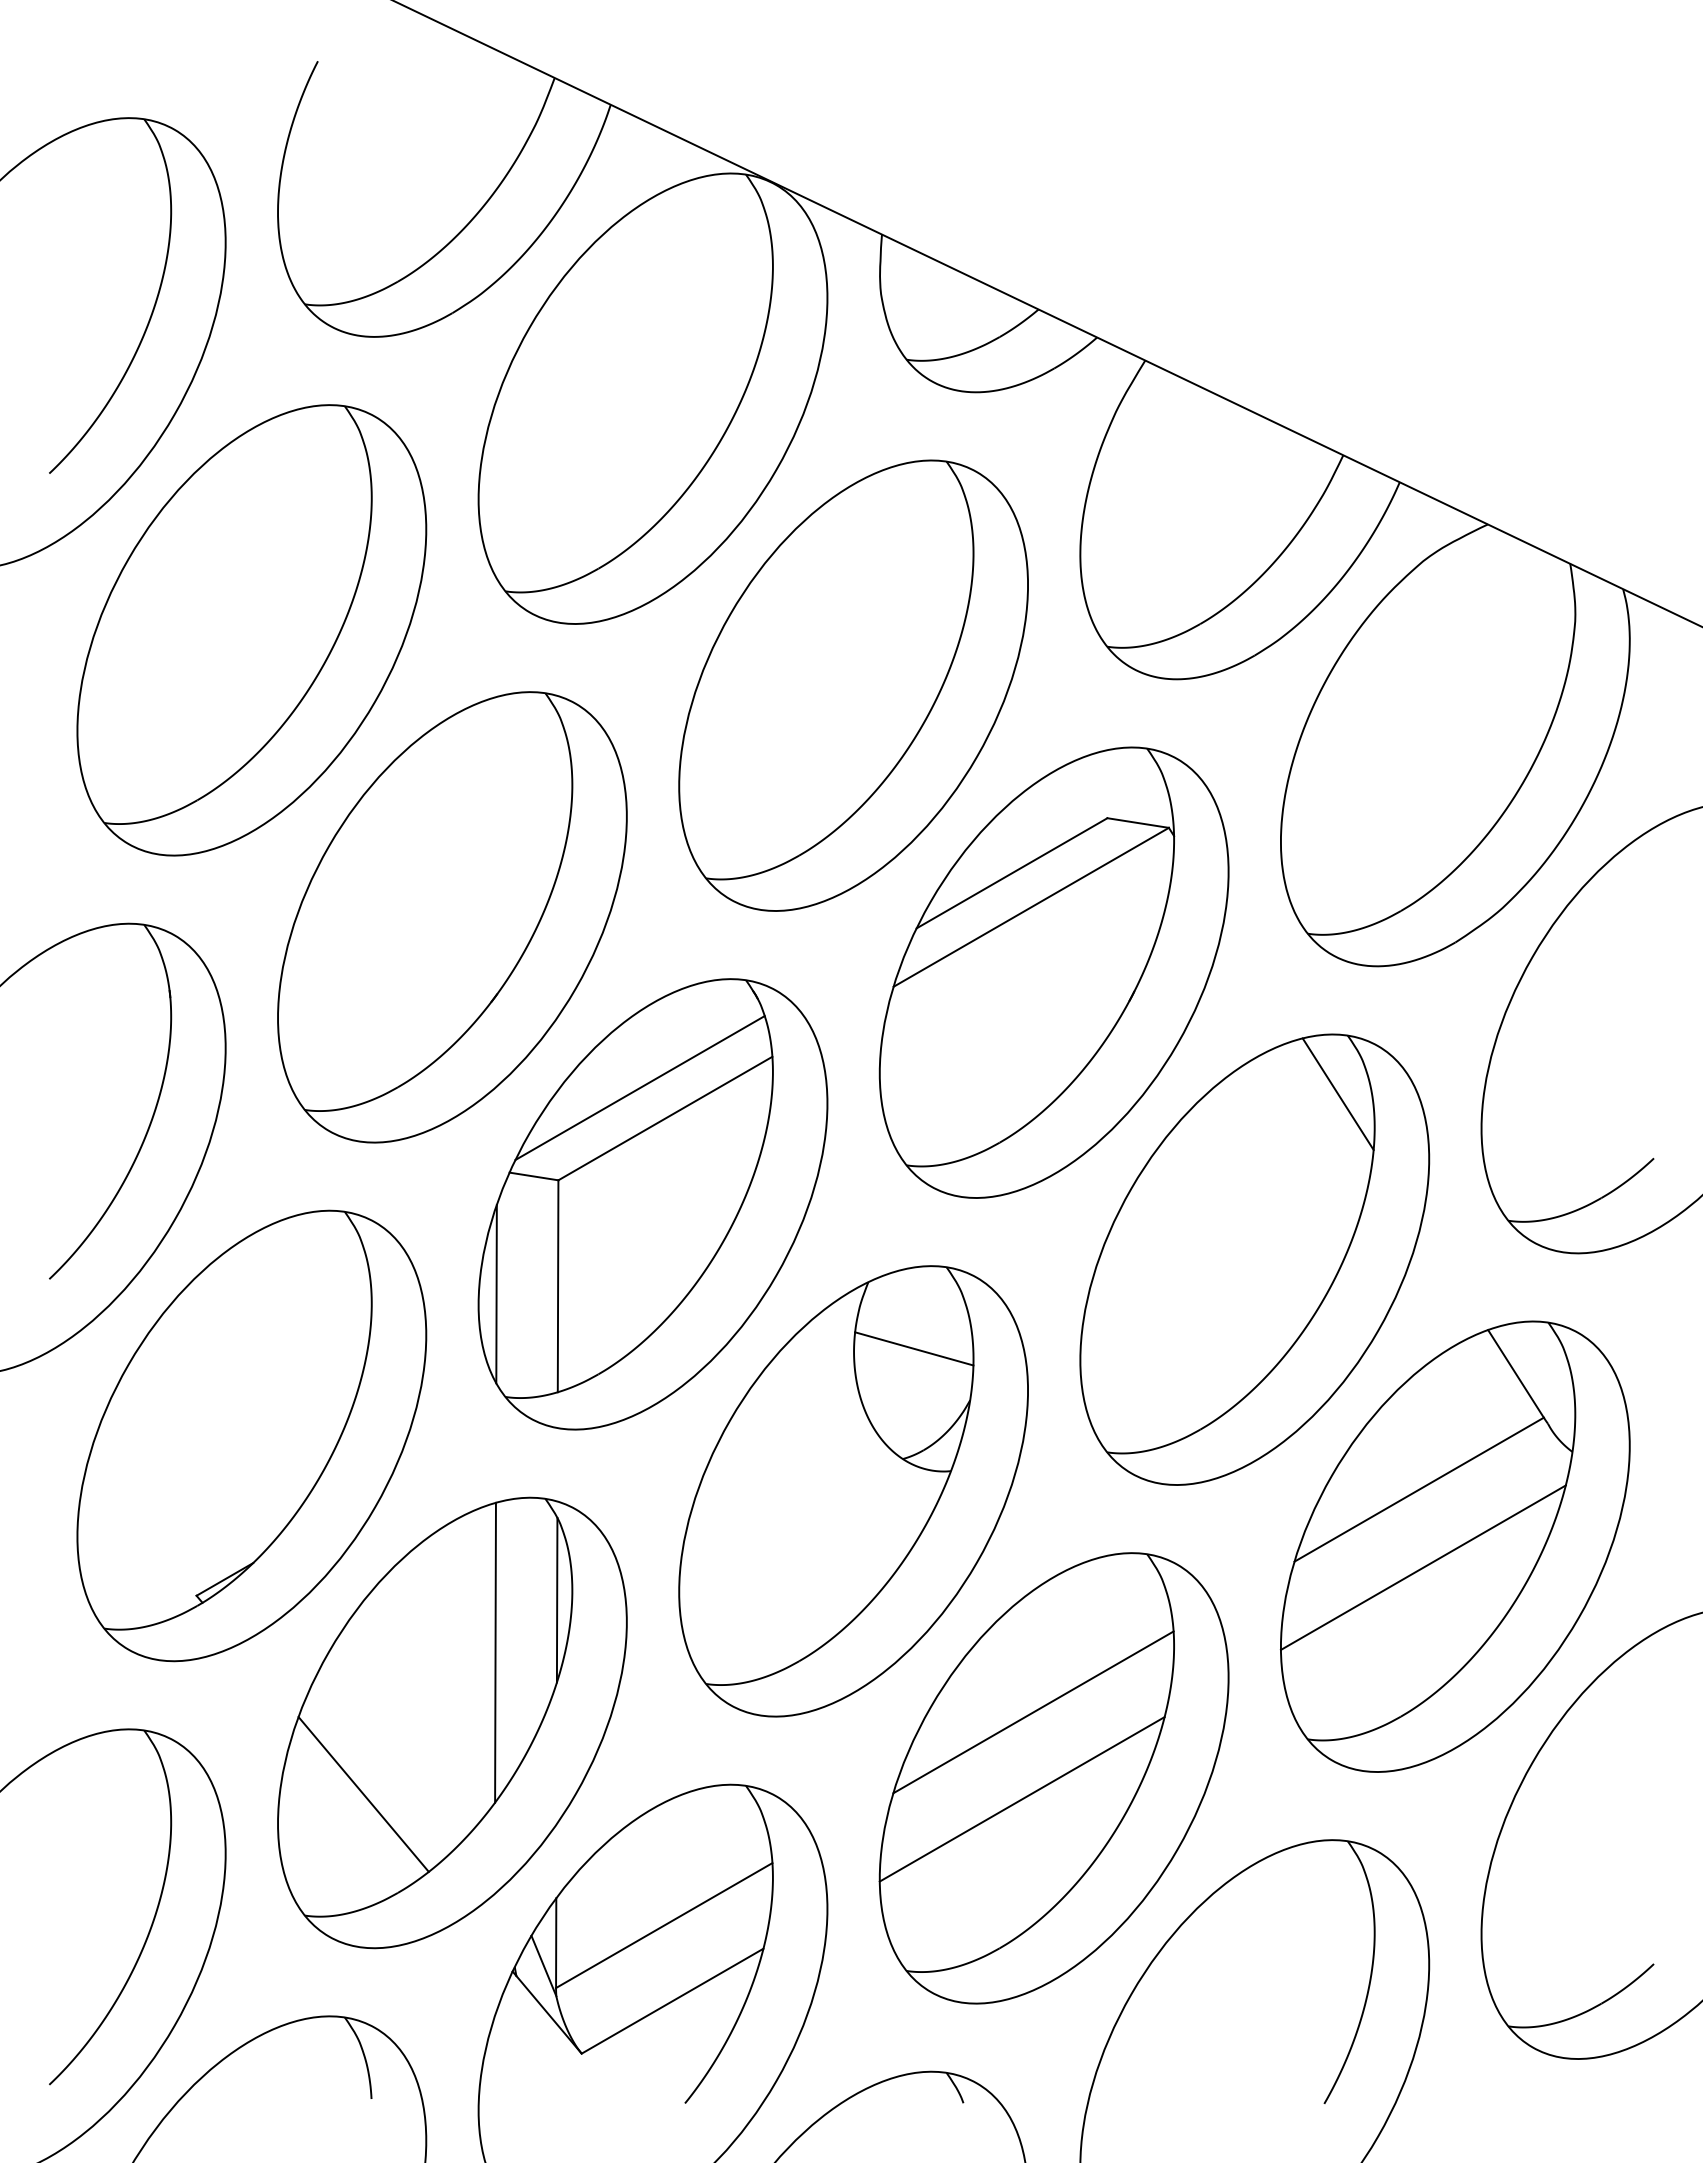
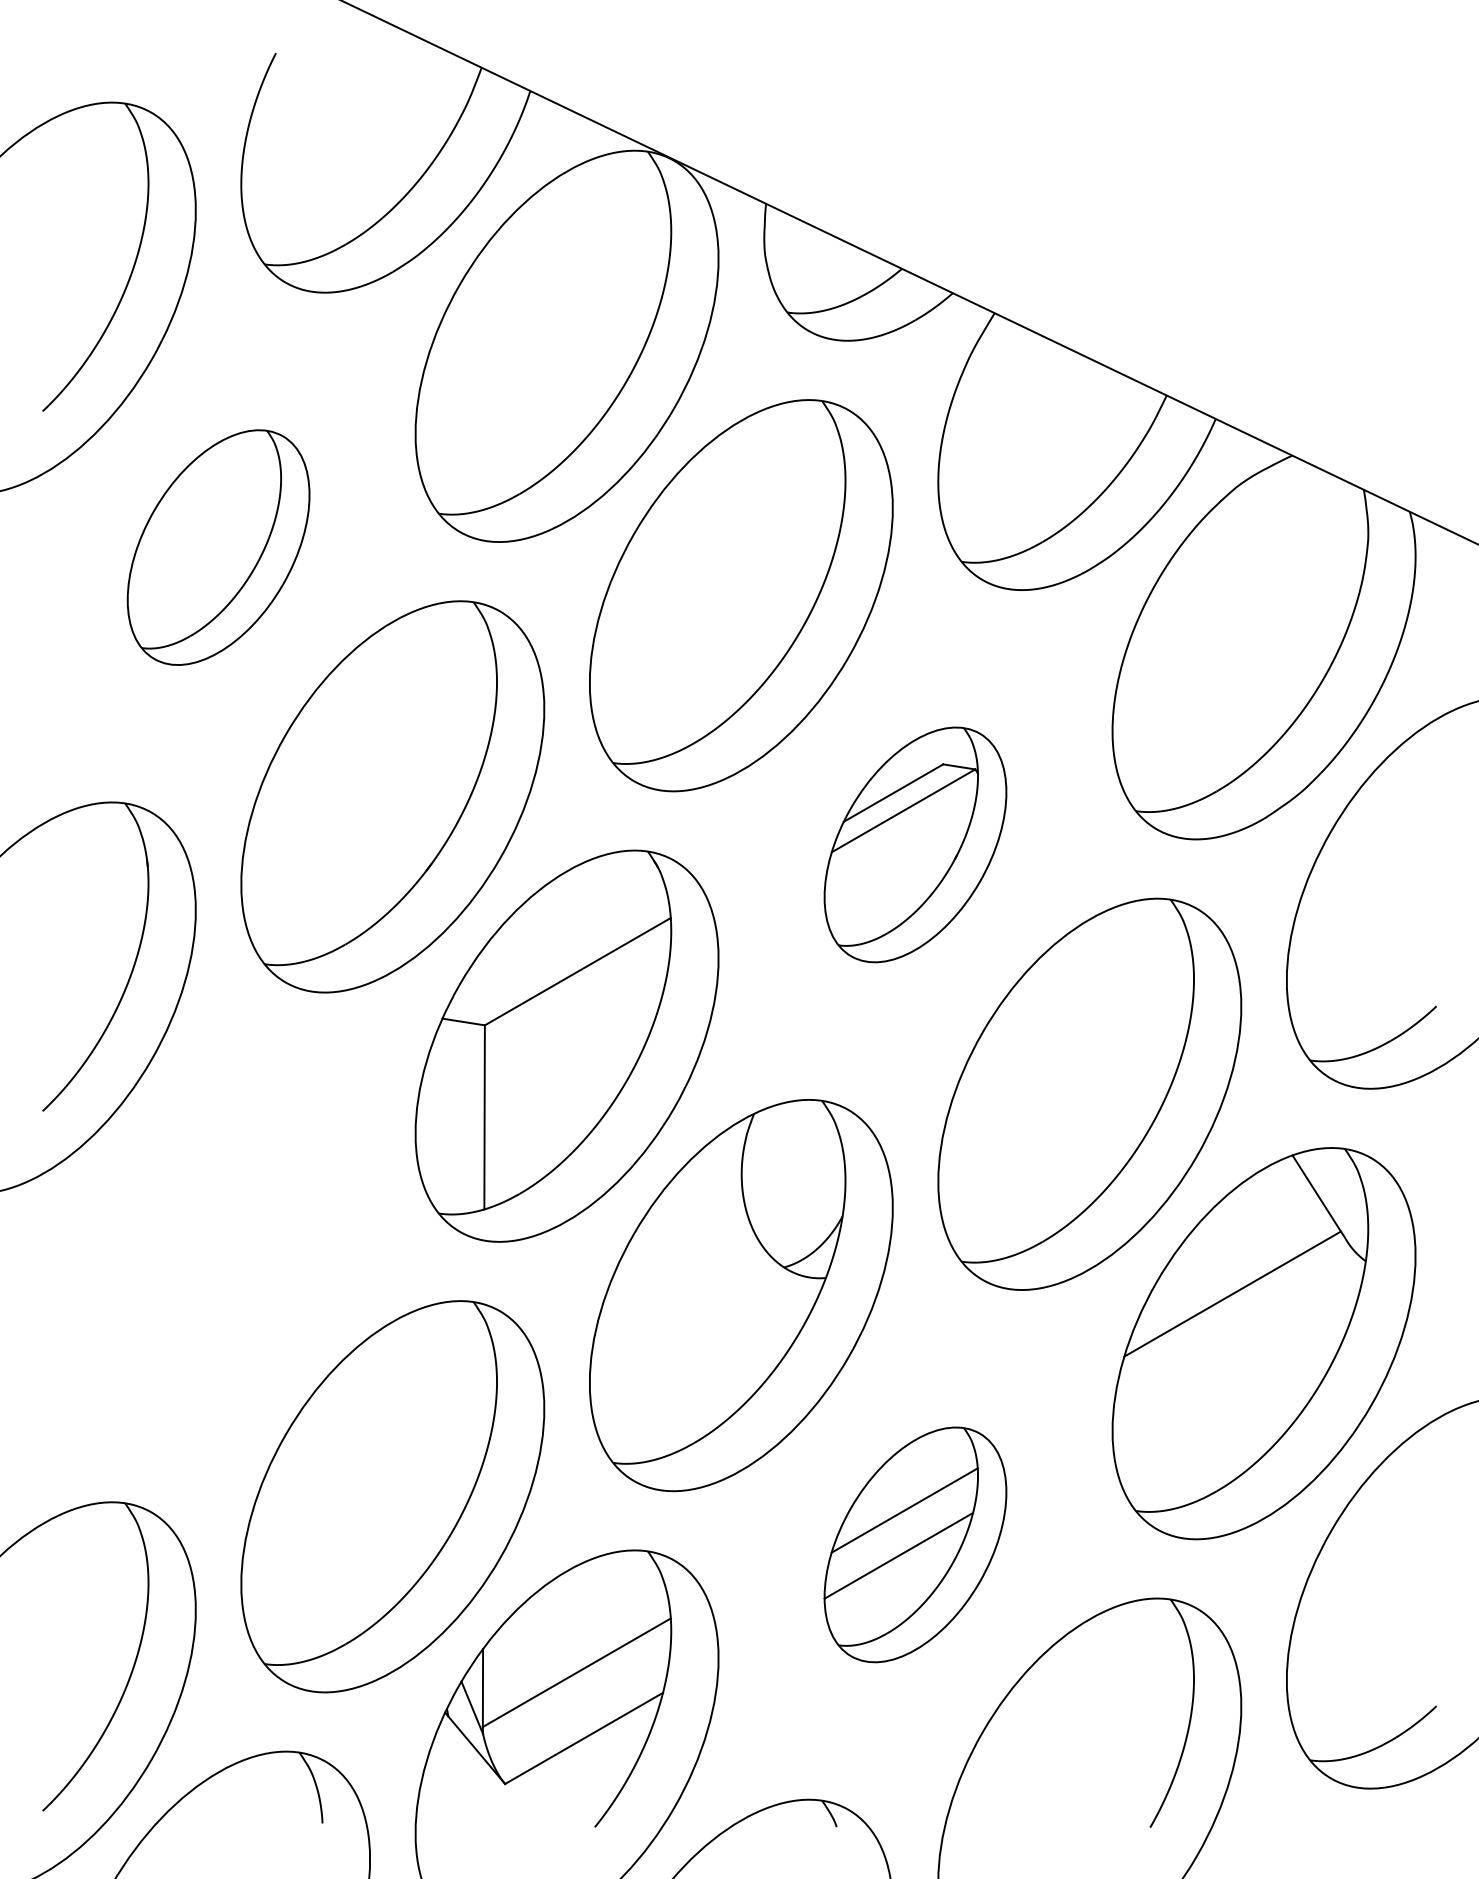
part: (251, 630) -> (218, 547), size x0.6
part: (1053, 972) -> (914, 844), size x0.6
line: (639, 1088) -> (555, 945), removed
line: (1337, 1094) -> (1161, 950), removed
line: (496, 1293) -> (431, 1123), removed
line: (914, 1348) -> (794, 1171), removed
part: (251, 1435) -> (218, 1247), removed
line: (1422, 1567) -> (1235, 1361), removed
line: (556, 1599) -> (483, 1389), removed
line: (495, 1652) -> (430, 1435), removed
part: (1053, 1778) -> (914, 1544), size x0.6
line: (363, 1794) -> (315, 1558), removed

